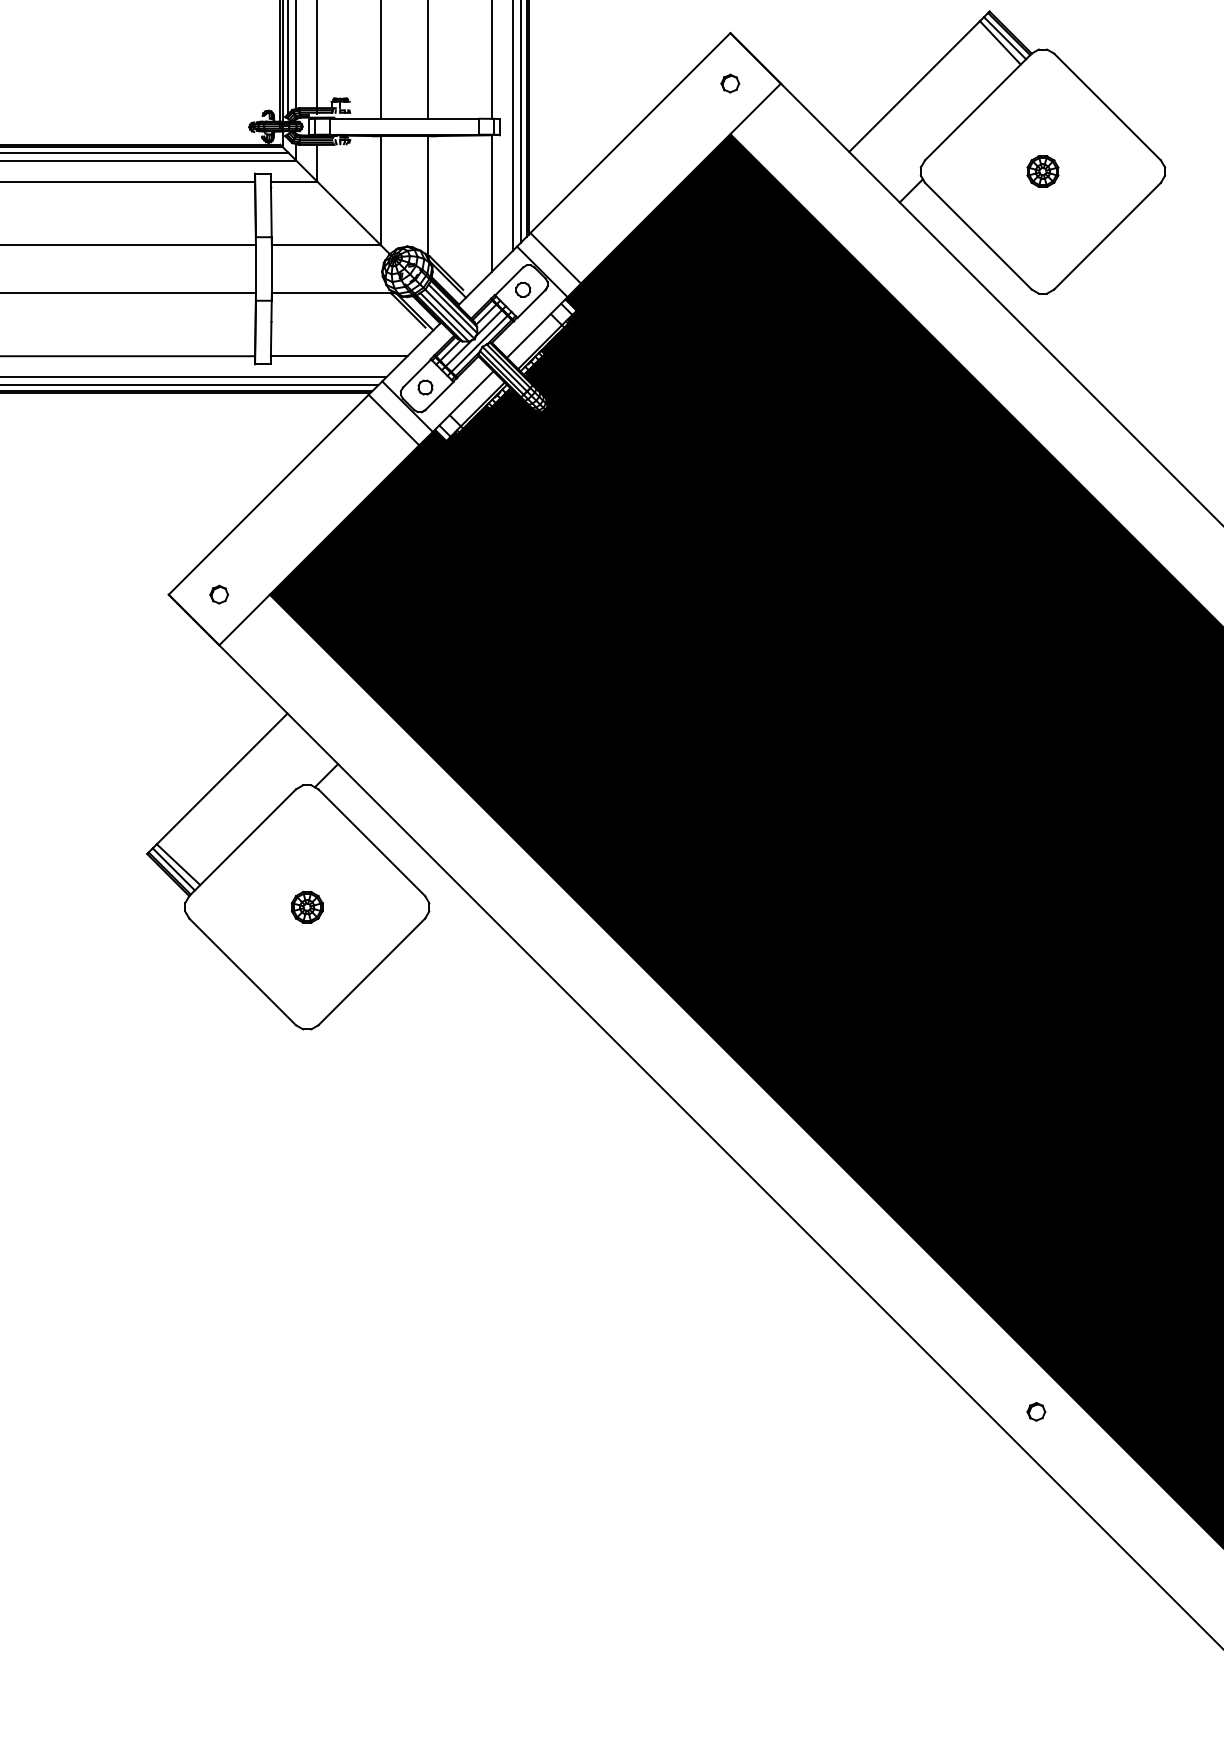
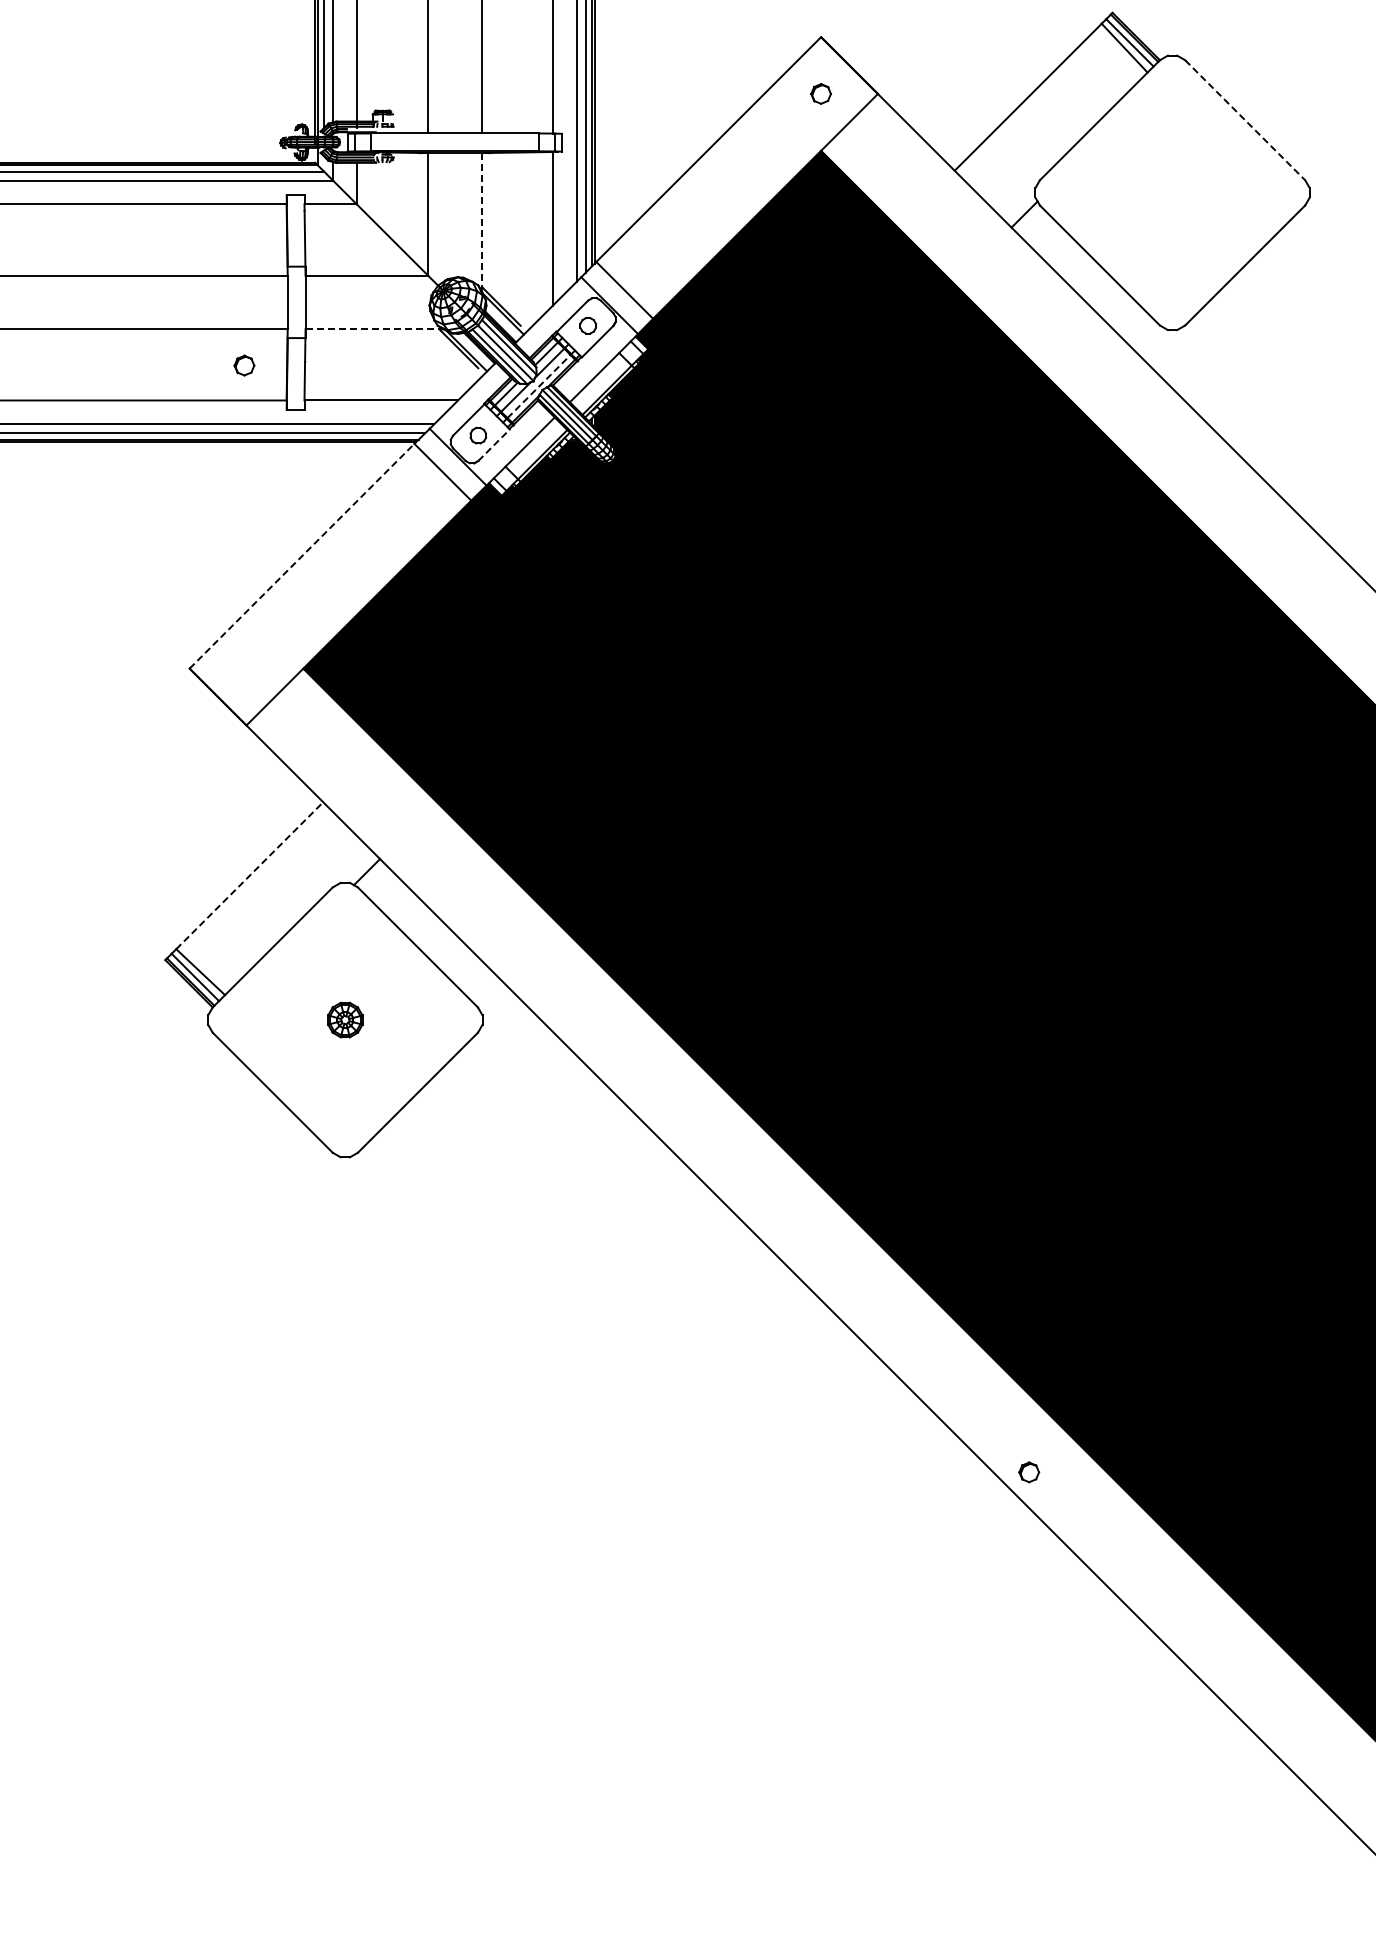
line: (1107, 107) -> (1245, 120), solid -> dashed
part: (1042, 171) -> (1172, 192), removed
line: (428, 197) -> (481, 221), solid -> dashed
line: (333, 293) -> (374, 329), solid -> dashed
line: (479, 343) -> (539, 386), solid -> dashed
line: (439, 395) -> (494, 444), solid -> dashed
line: (269, 495) -> (302, 556), solid -> dashed
part: (219, 594) -> (244, 365), moved
line: (221, 778) -> (249, 875), solid -> dashed
part: (1036, 1411) -> (1029, 1472), moved

